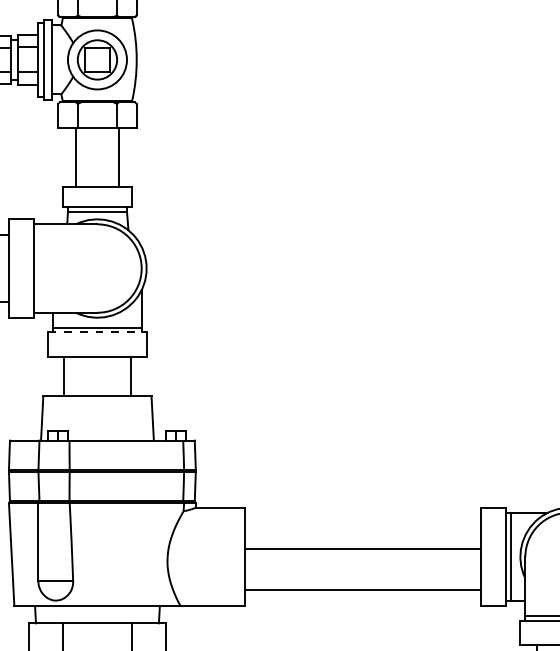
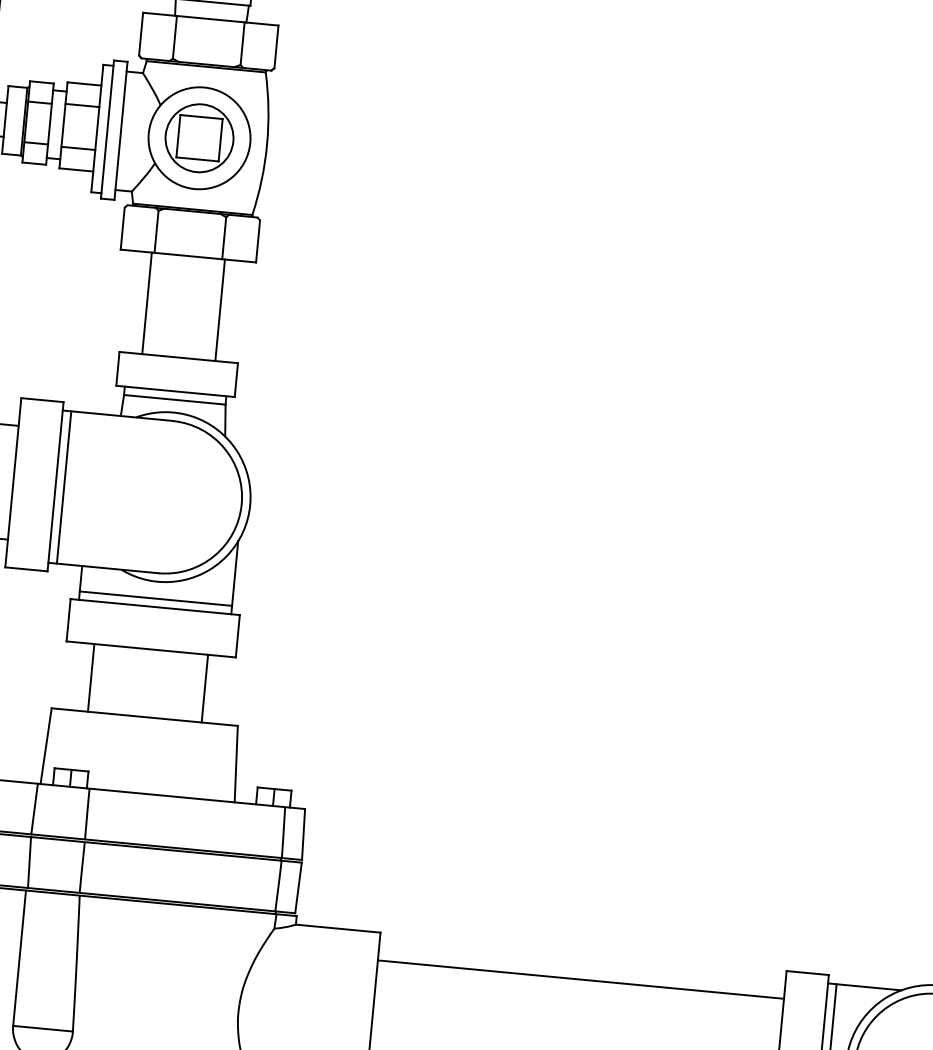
line: (38, 268) -> (64, 487), added
line: (97, 332) -> (155, 607), dashed -> solid
line: (363, 548) -> (581, 979), moved

